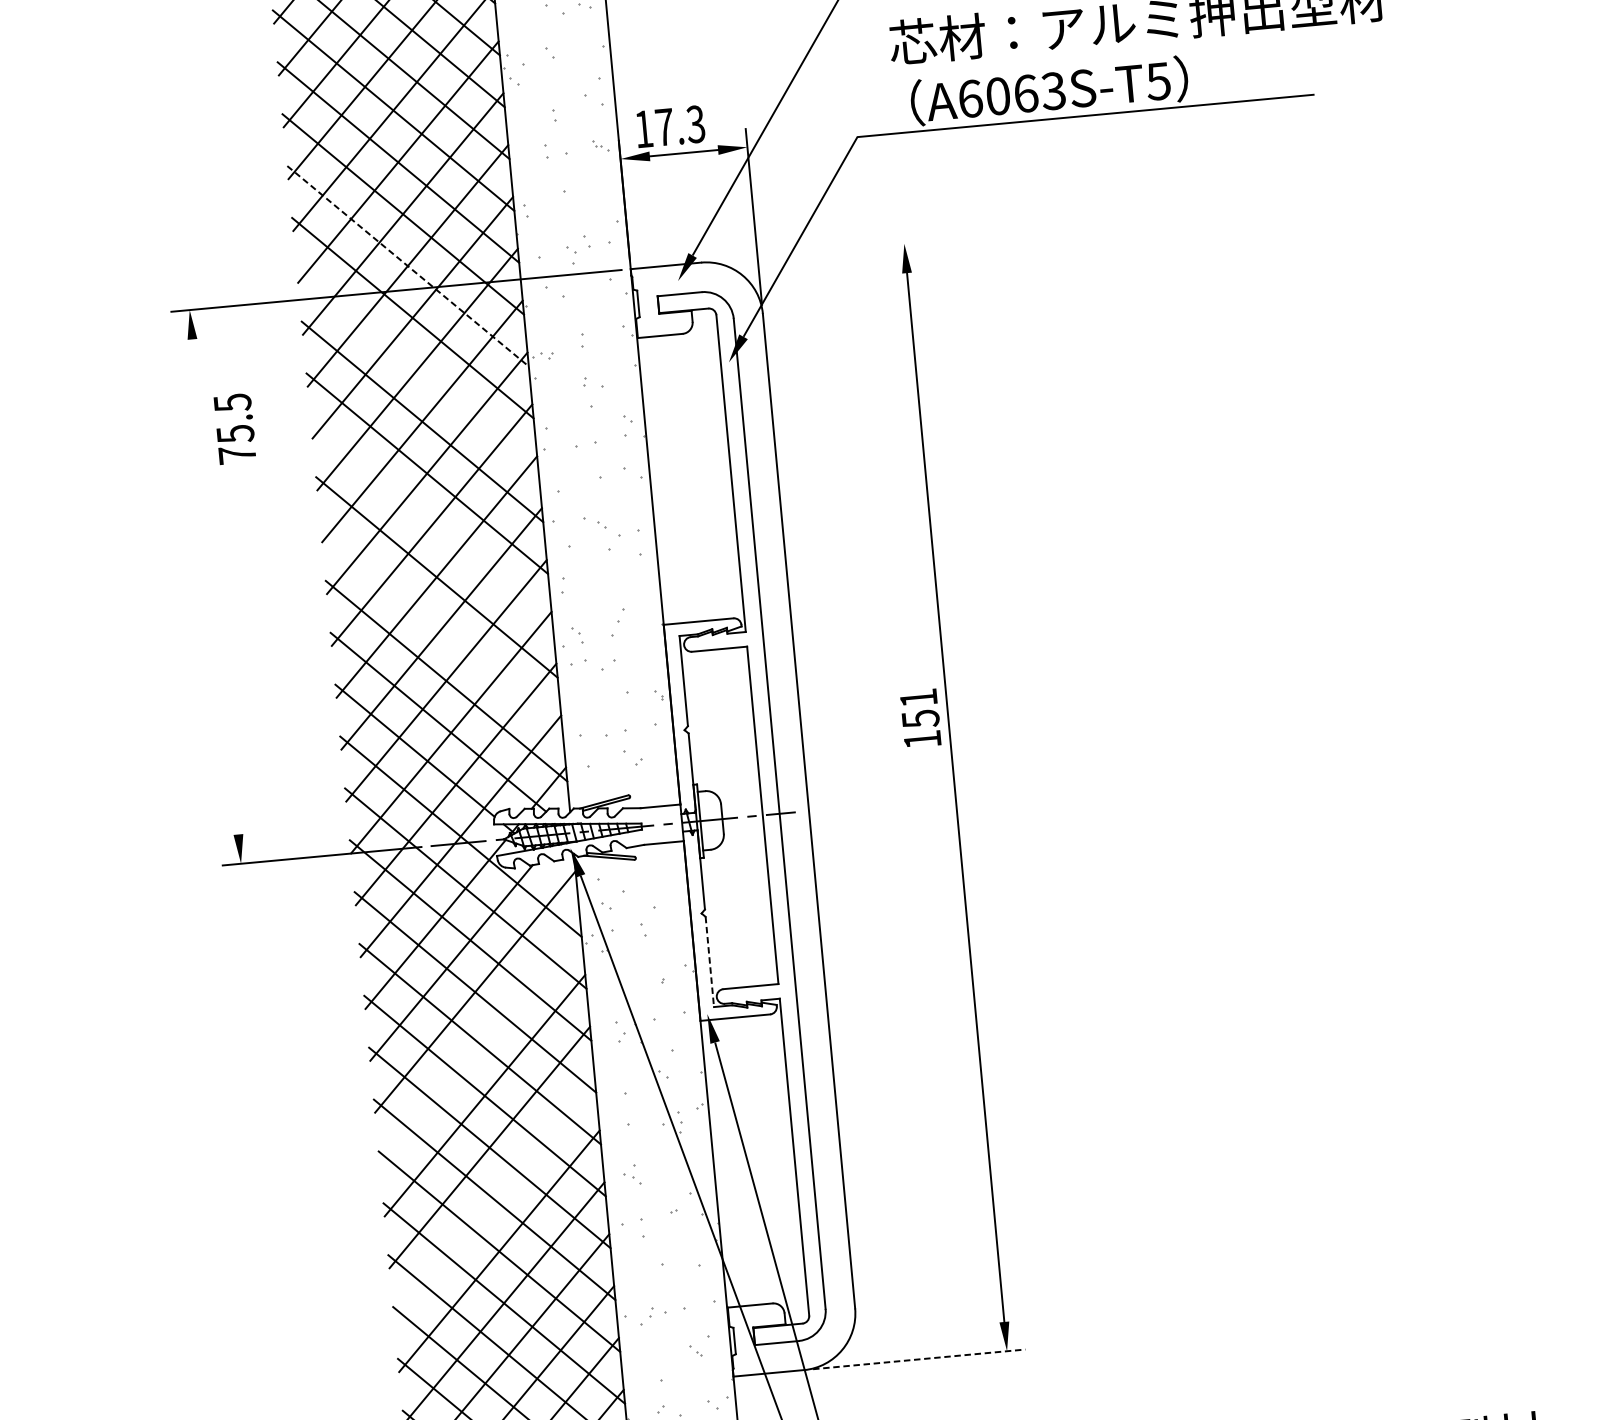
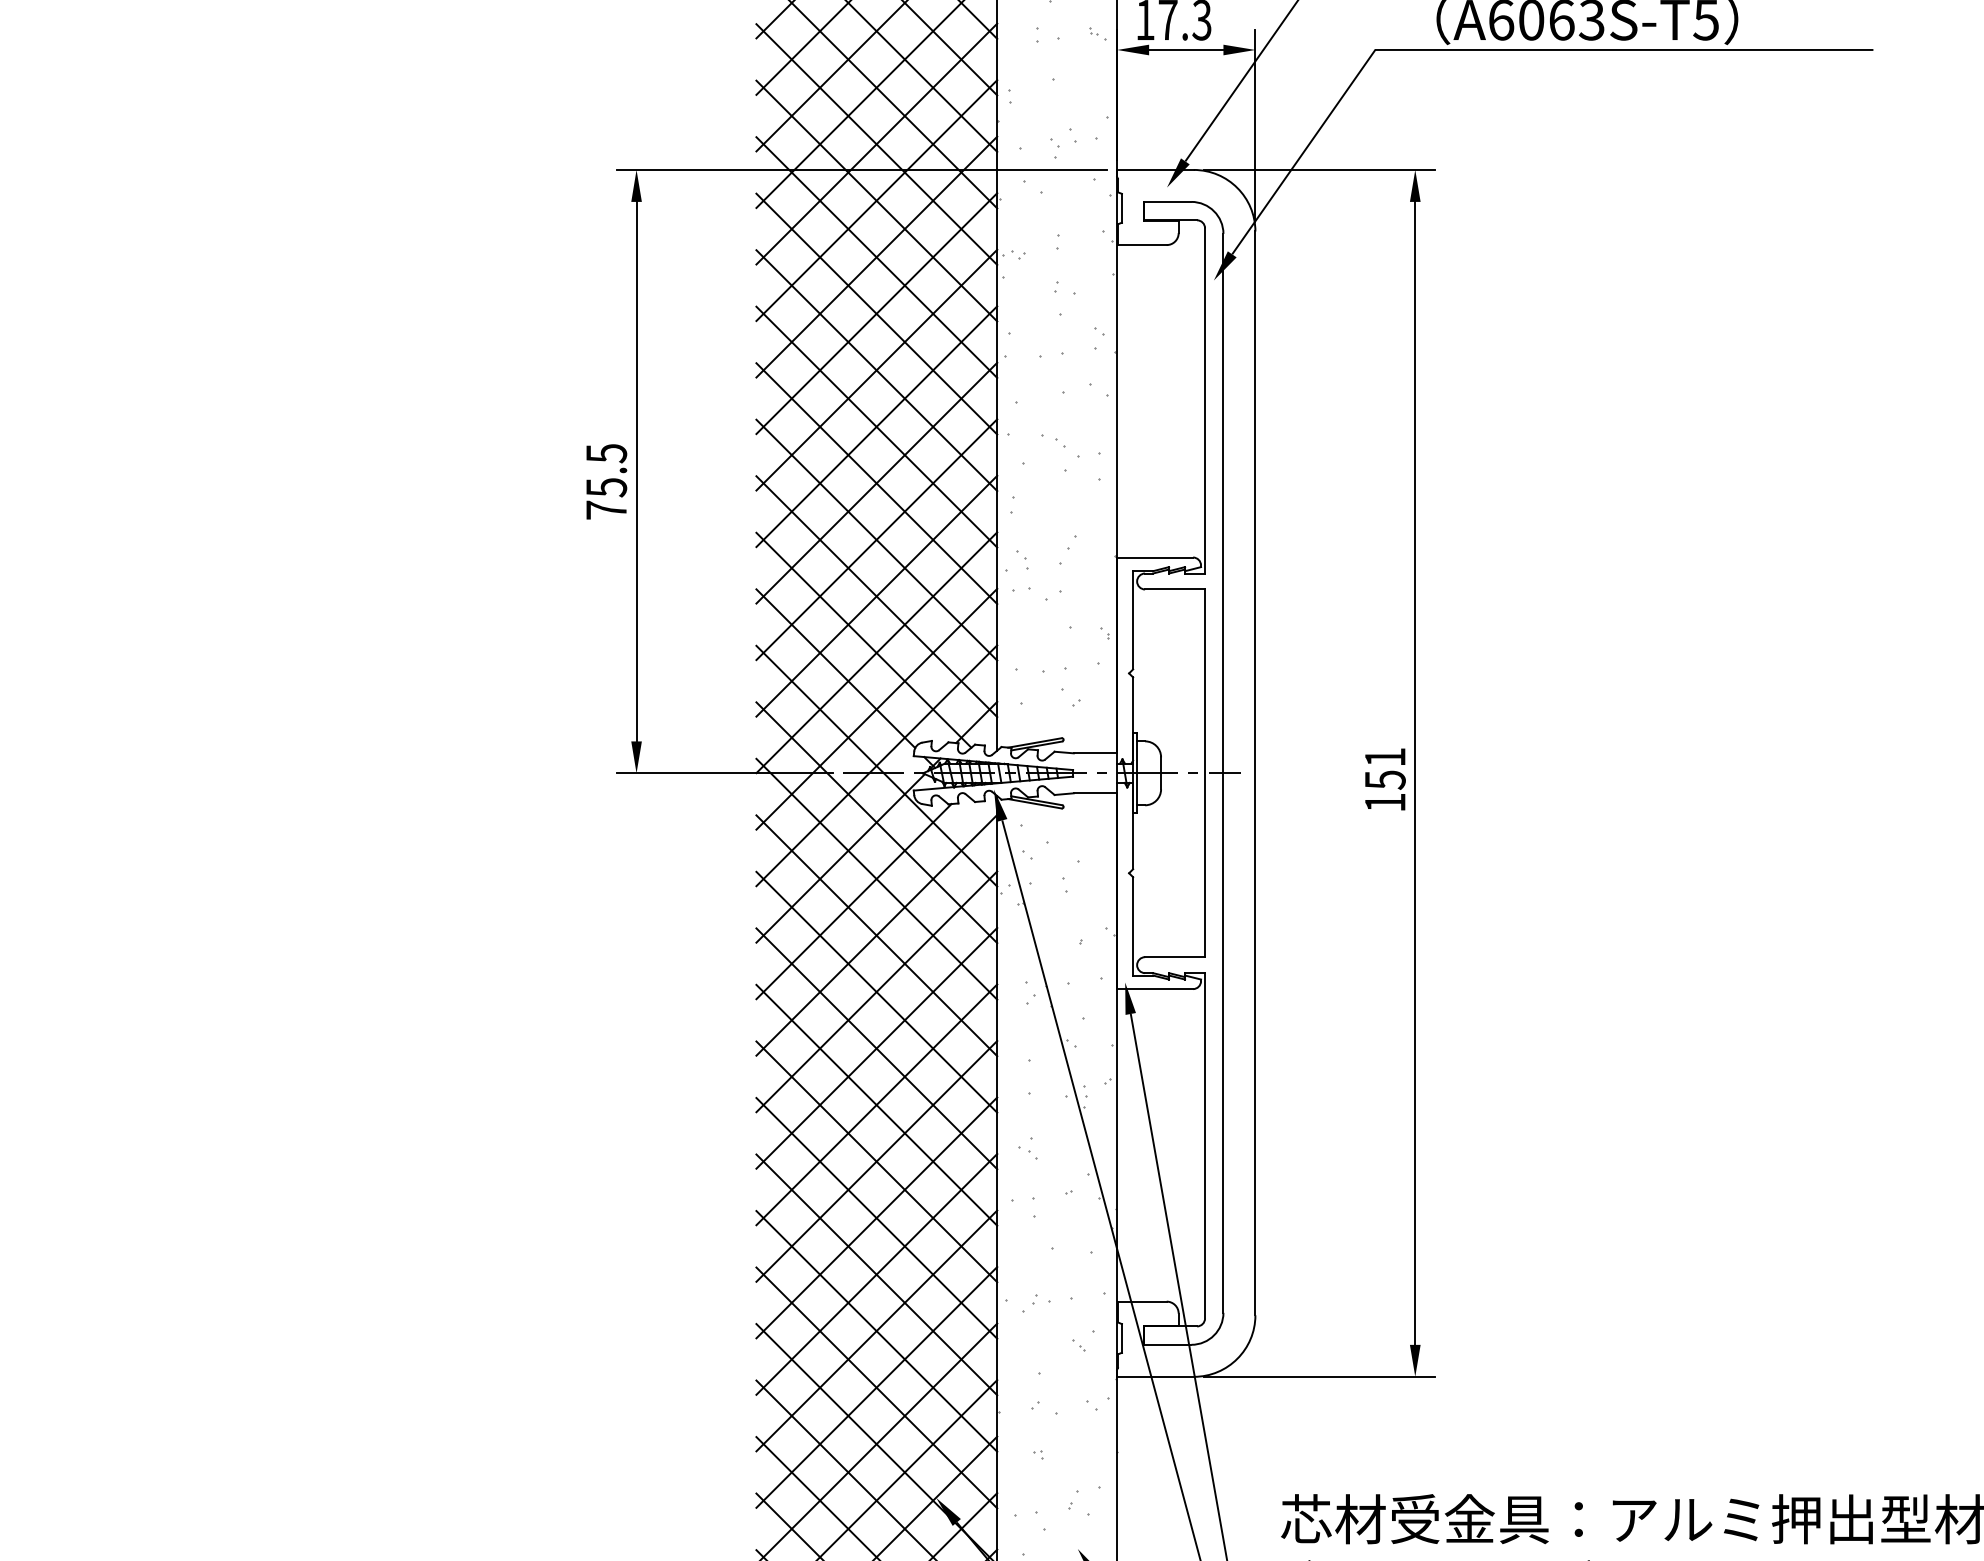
line: (816, 251) -> (1319, 169), added
line: (408, 266) -> (877, 144), dashed -> solid
line: (417, 369) -> (876, 257), added
text: (234, 428) -> (606, 481), moved
line: (431, 525) -> (876, 426), added
line: (215, 586) -> (636, 471), added
line: (441, 628) -> (876, 539), added
text: (920, 718) -> (1385, 779), moved
line: (710, 962) -> (1133, 926), dashed -> solid
line: (479, 1043) -> (876, 991), added
line: (494, 1199) -> (876, 1161), added
line: (919, 1359) -> (1319, 1376), dashed -> solid

